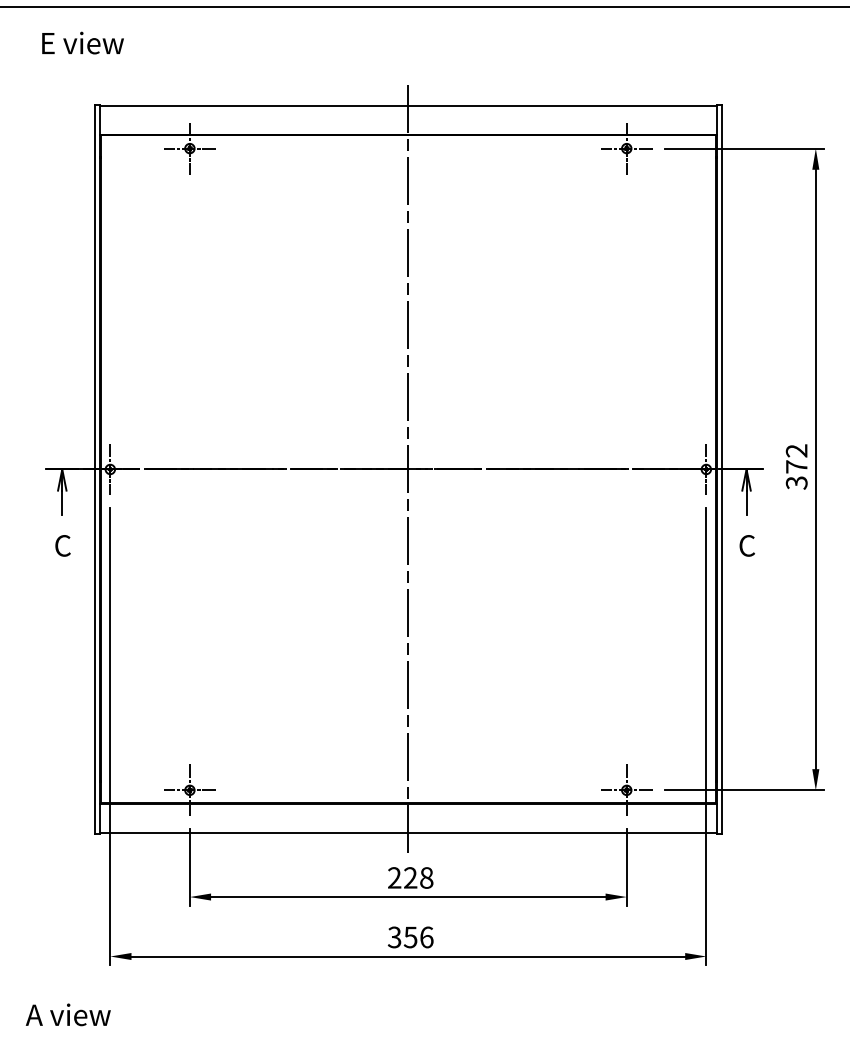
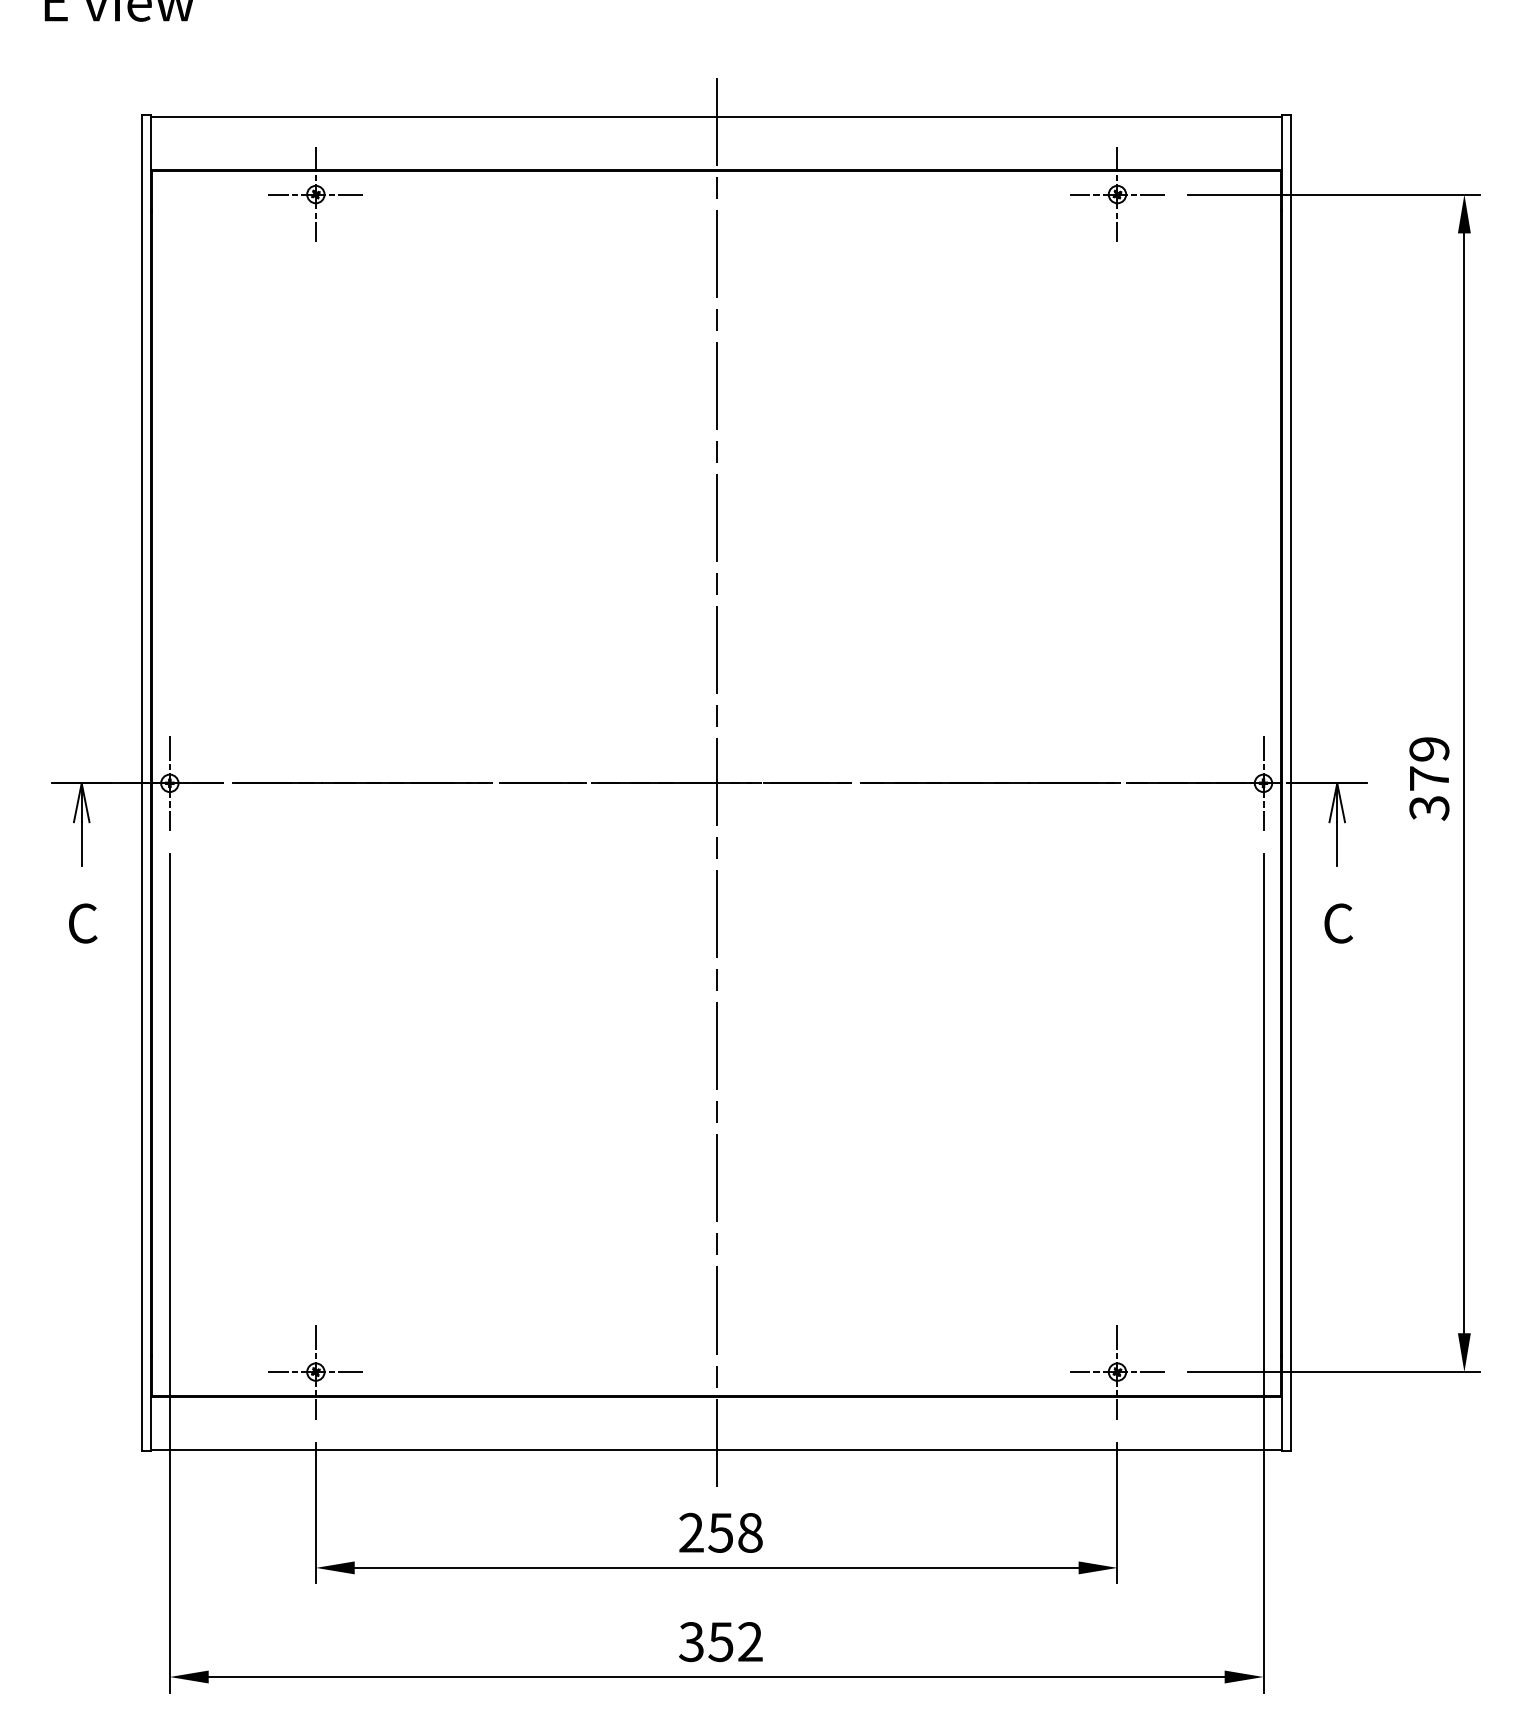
text: (796, 450) -> (1428, 748), 372 -> 379
text: (410, 877) -> (720, 1532), 228 -> 258
text: (426, 937) -> (750, 1642), 356 -> 352

